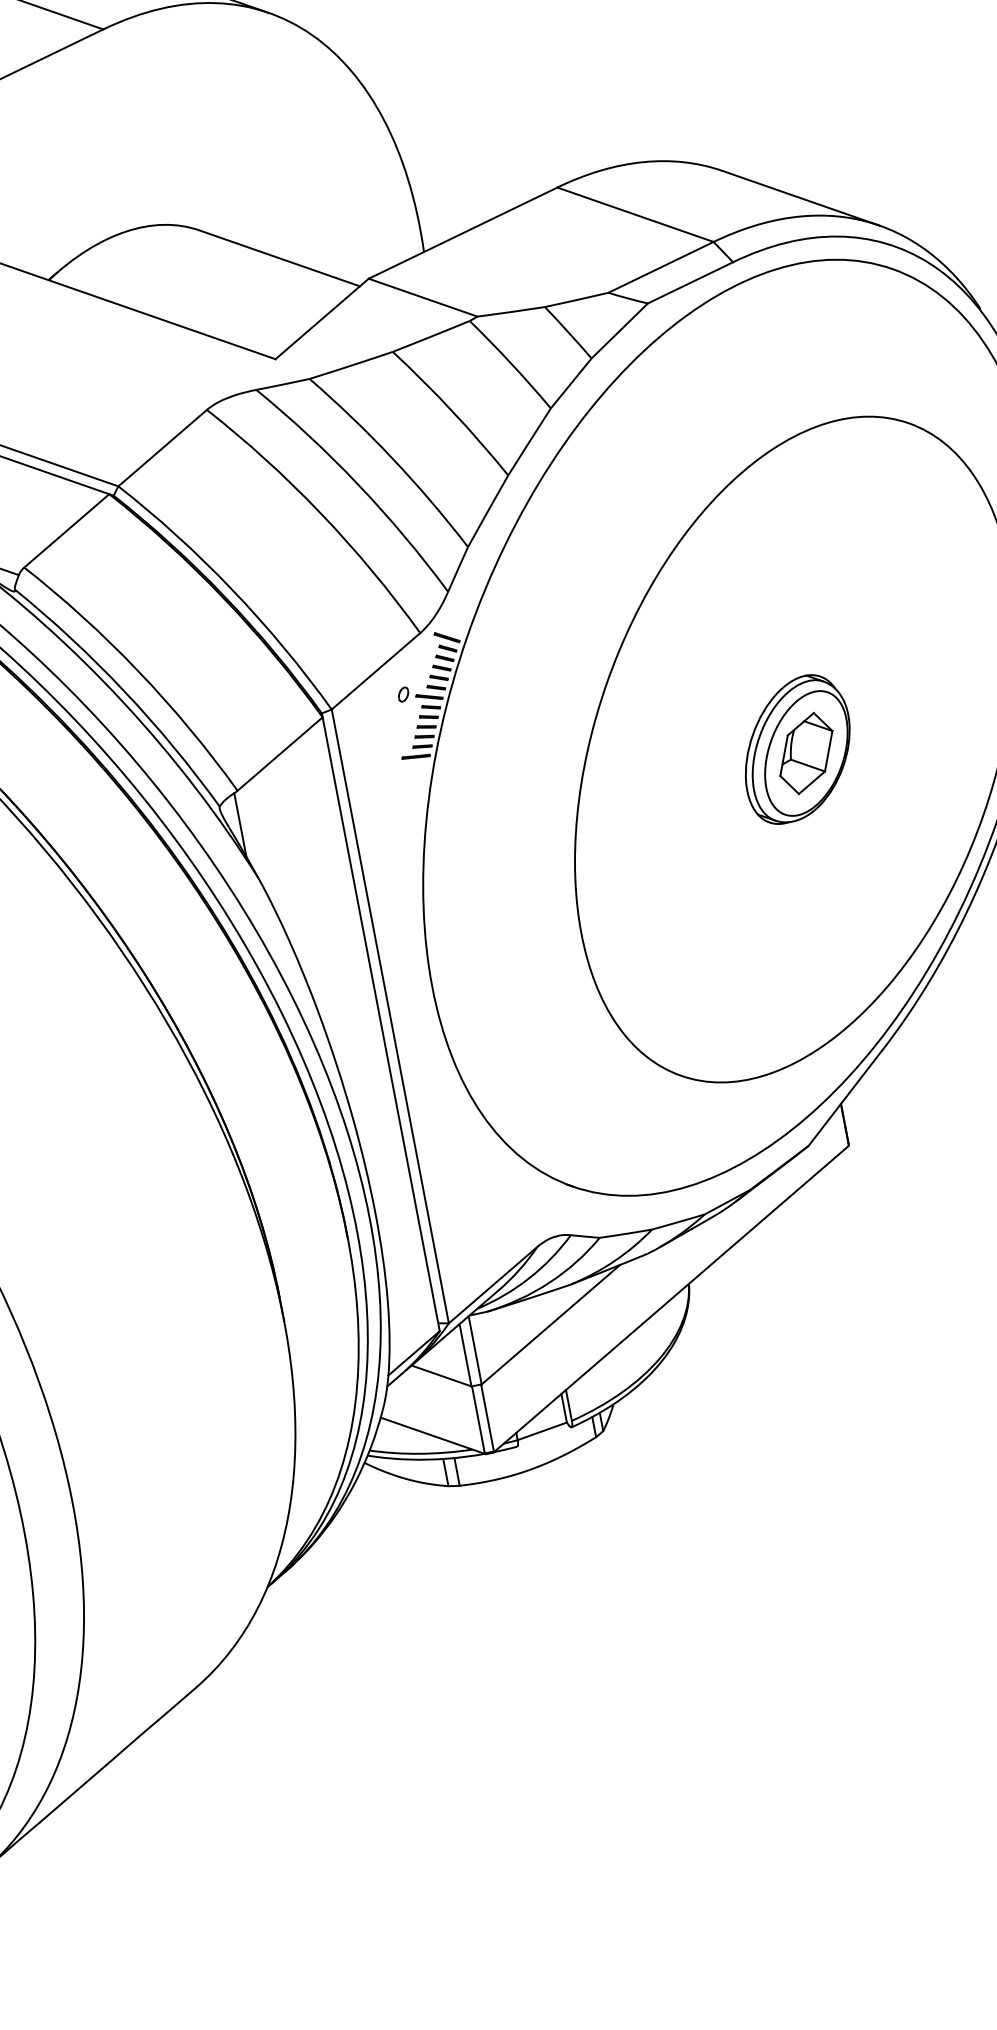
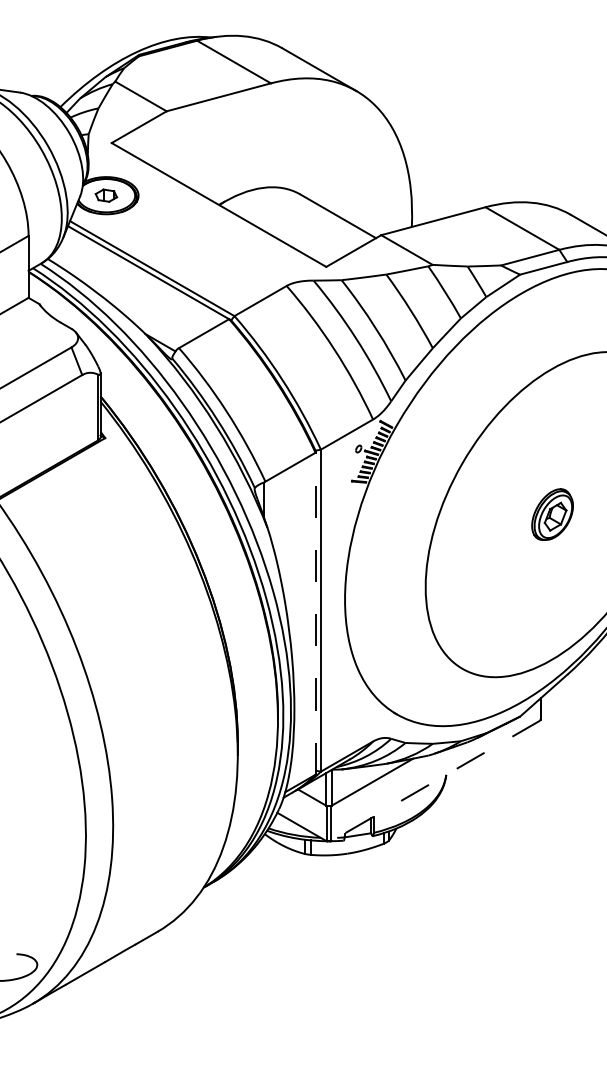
part: (796, 748) -> (552, 514), size x0.7
line: (380, 1023) -> (315, 613), solid -> dashed
line: (670, 1300) -> (435, 781), solid -> dashed

